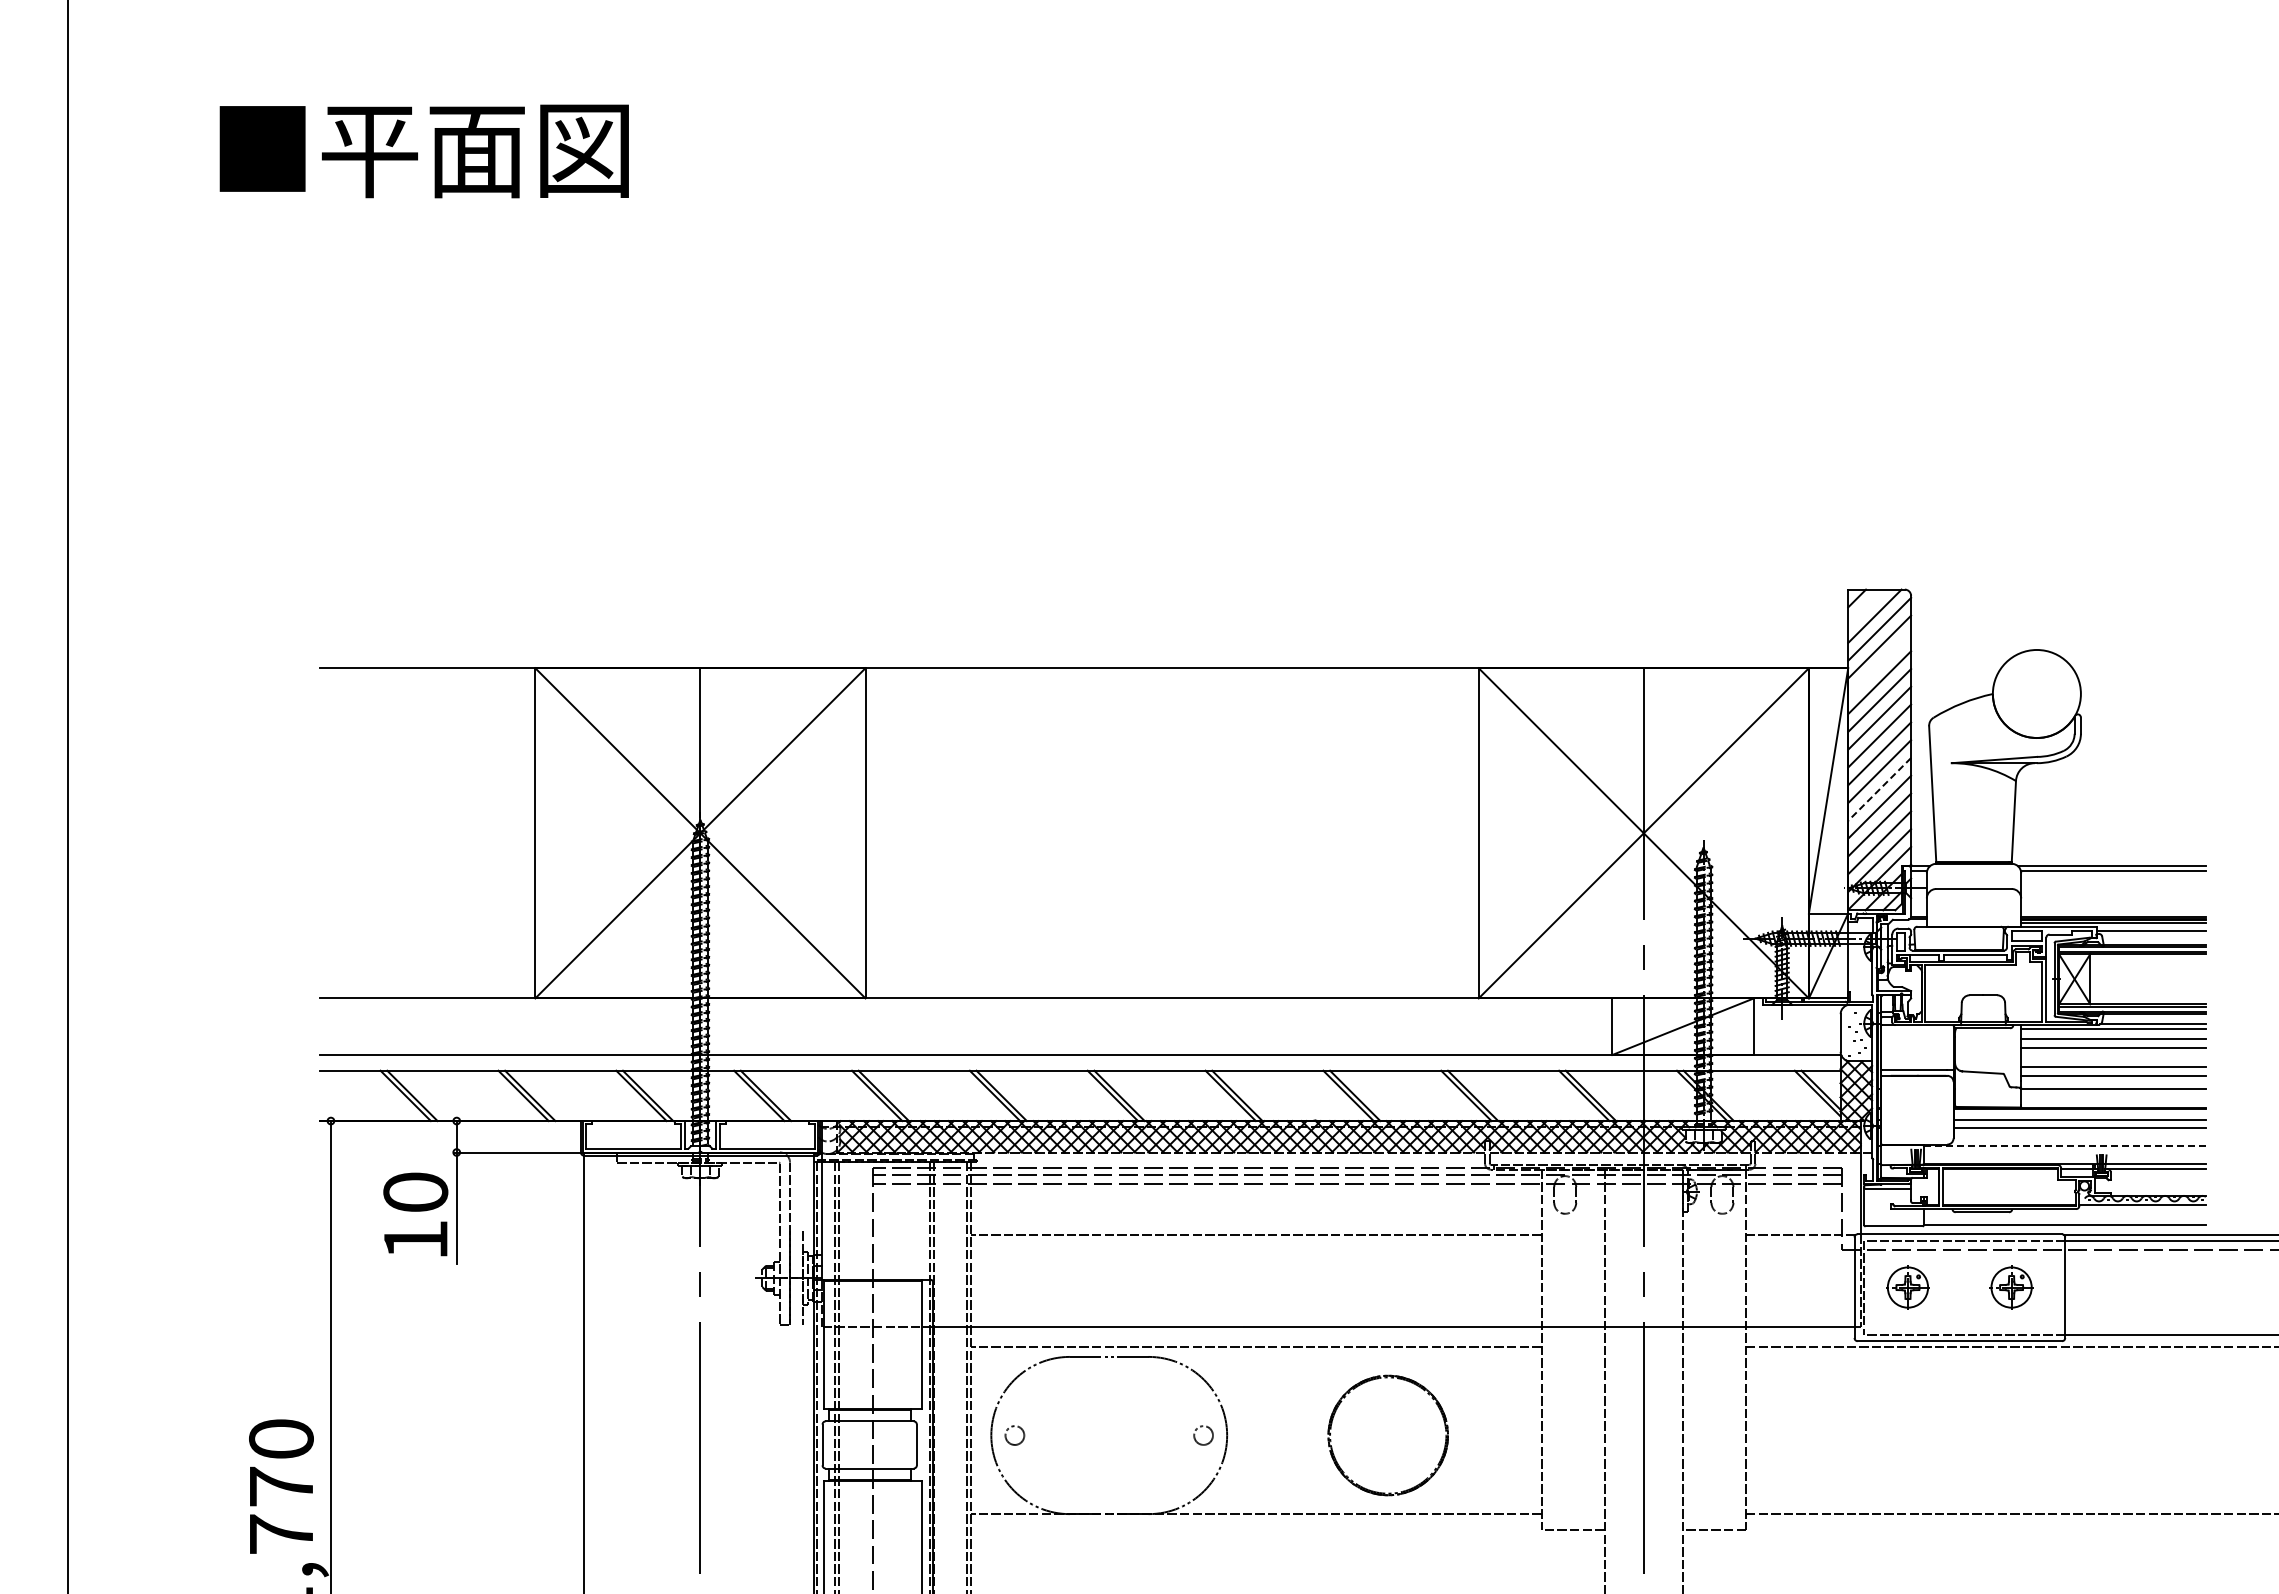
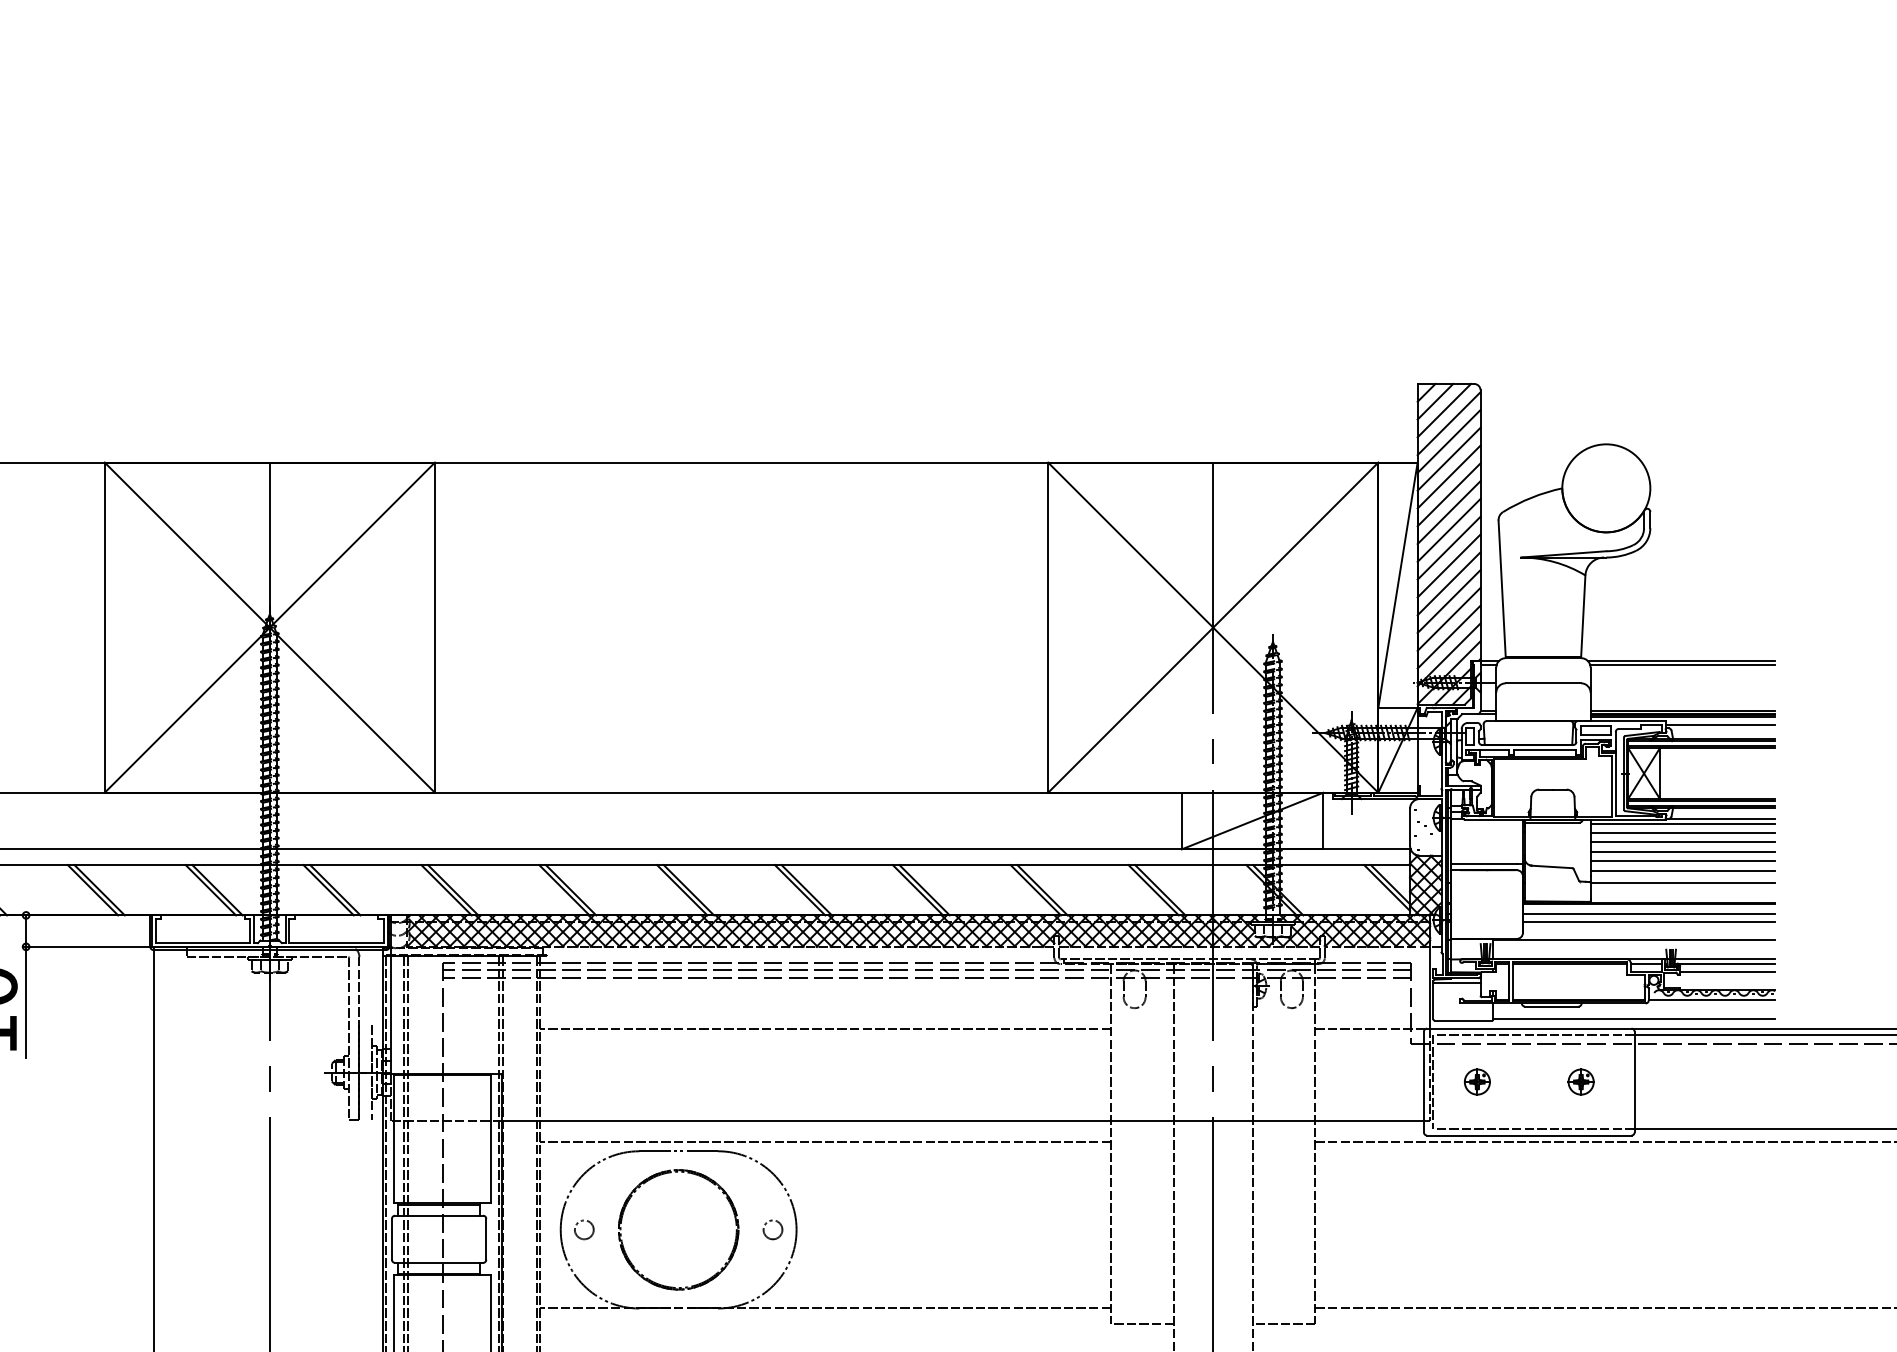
line: (1865, 607) -> (1434, 401), added
line: (1879, 664) -> (1448, 458), added
line: (1879, 789) -> (1448, 583), dashed -> solid
line: (2113, 1057) -> (1682, 851), added
line: (2064, 1145) -> (1633, 939), dashed -> solid
line: (2157, 1177) -> (1726, 971), added
part: (1907, 1287) -> (1476, 1081), size x0.62
part: (2011, 1287) -> (1580, 1081), size x0.62
part: (1331, 1439) -> (621, 1233), moved

